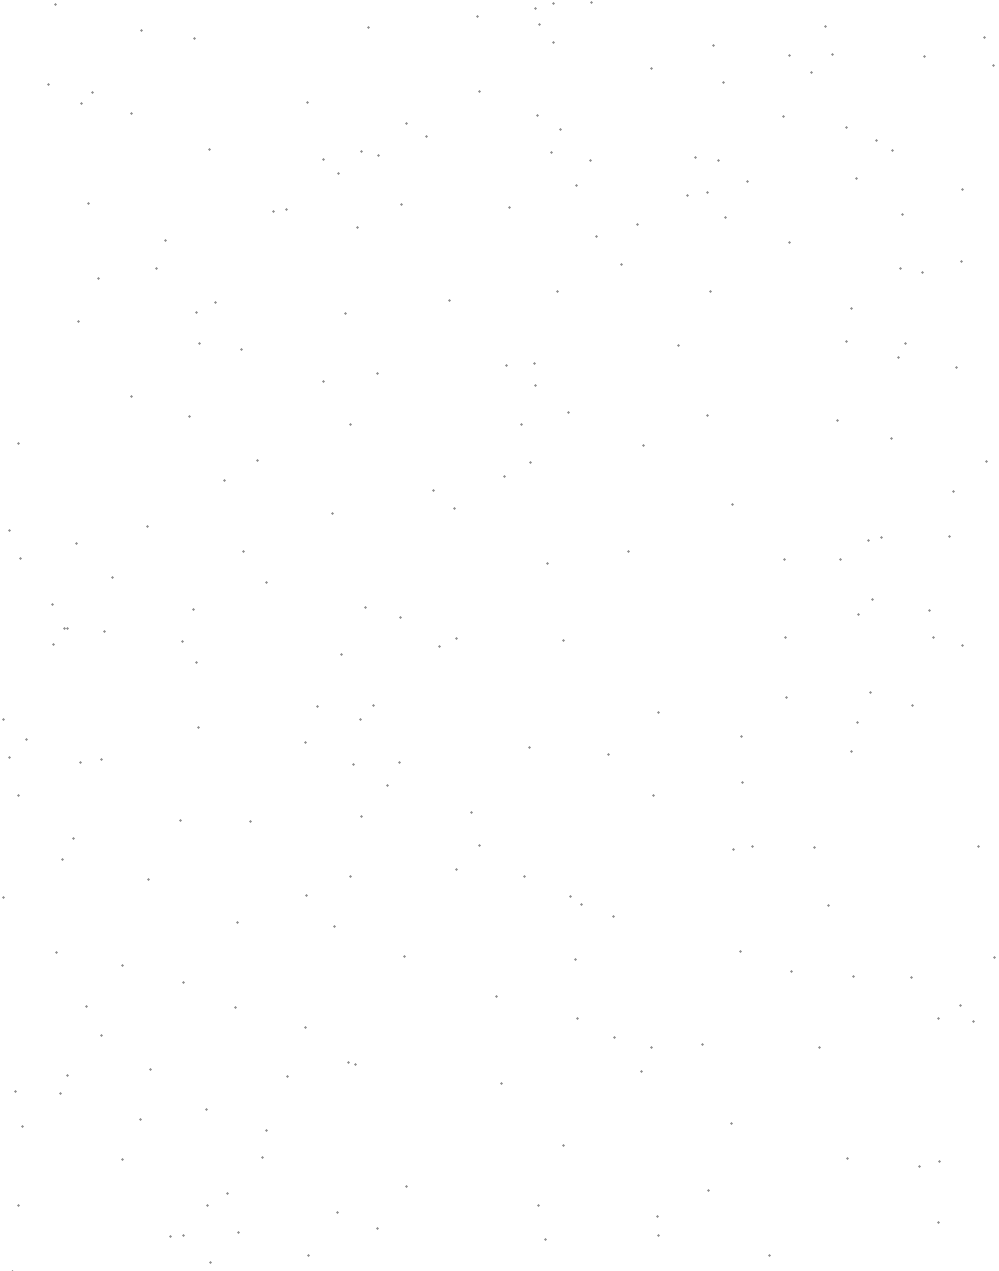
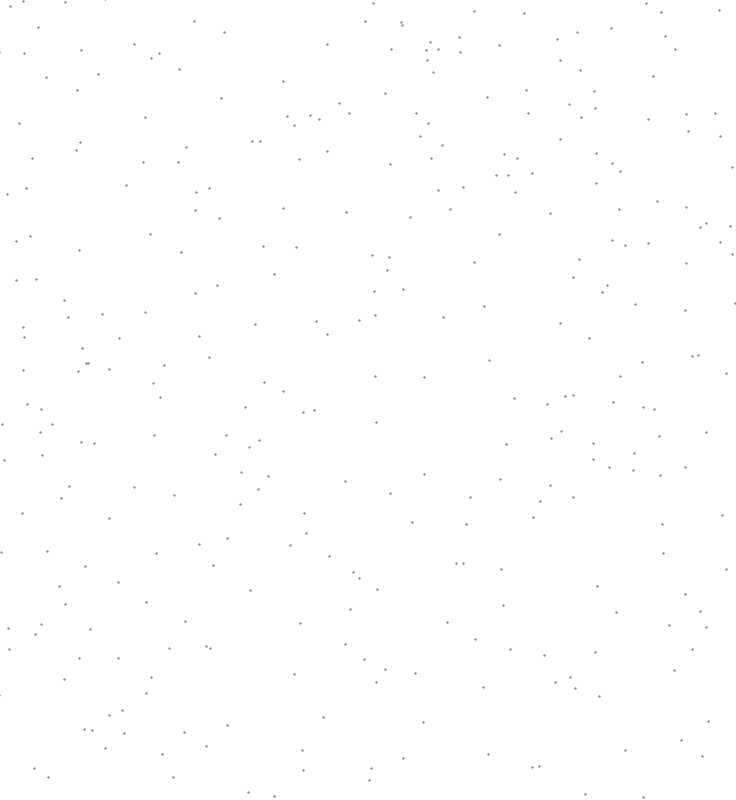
part: (743, 849) -> (459, 563), size x0.62
part: (929, 1163) -> (535, 766), size x0.62

